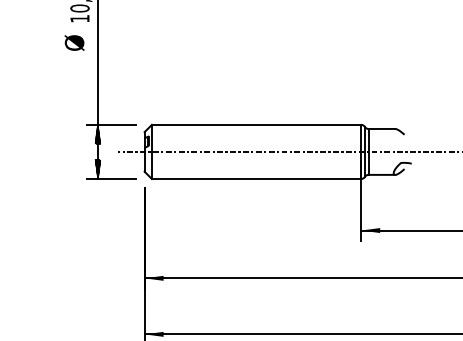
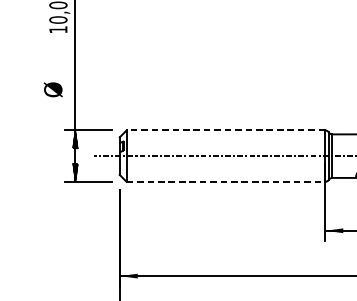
text: (74, 42) -> (53, 89), moved
line: (256, 124) -> (225, 130), solid -> dashed
line: (256, 179) -> (225, 182), solid -> dashed

